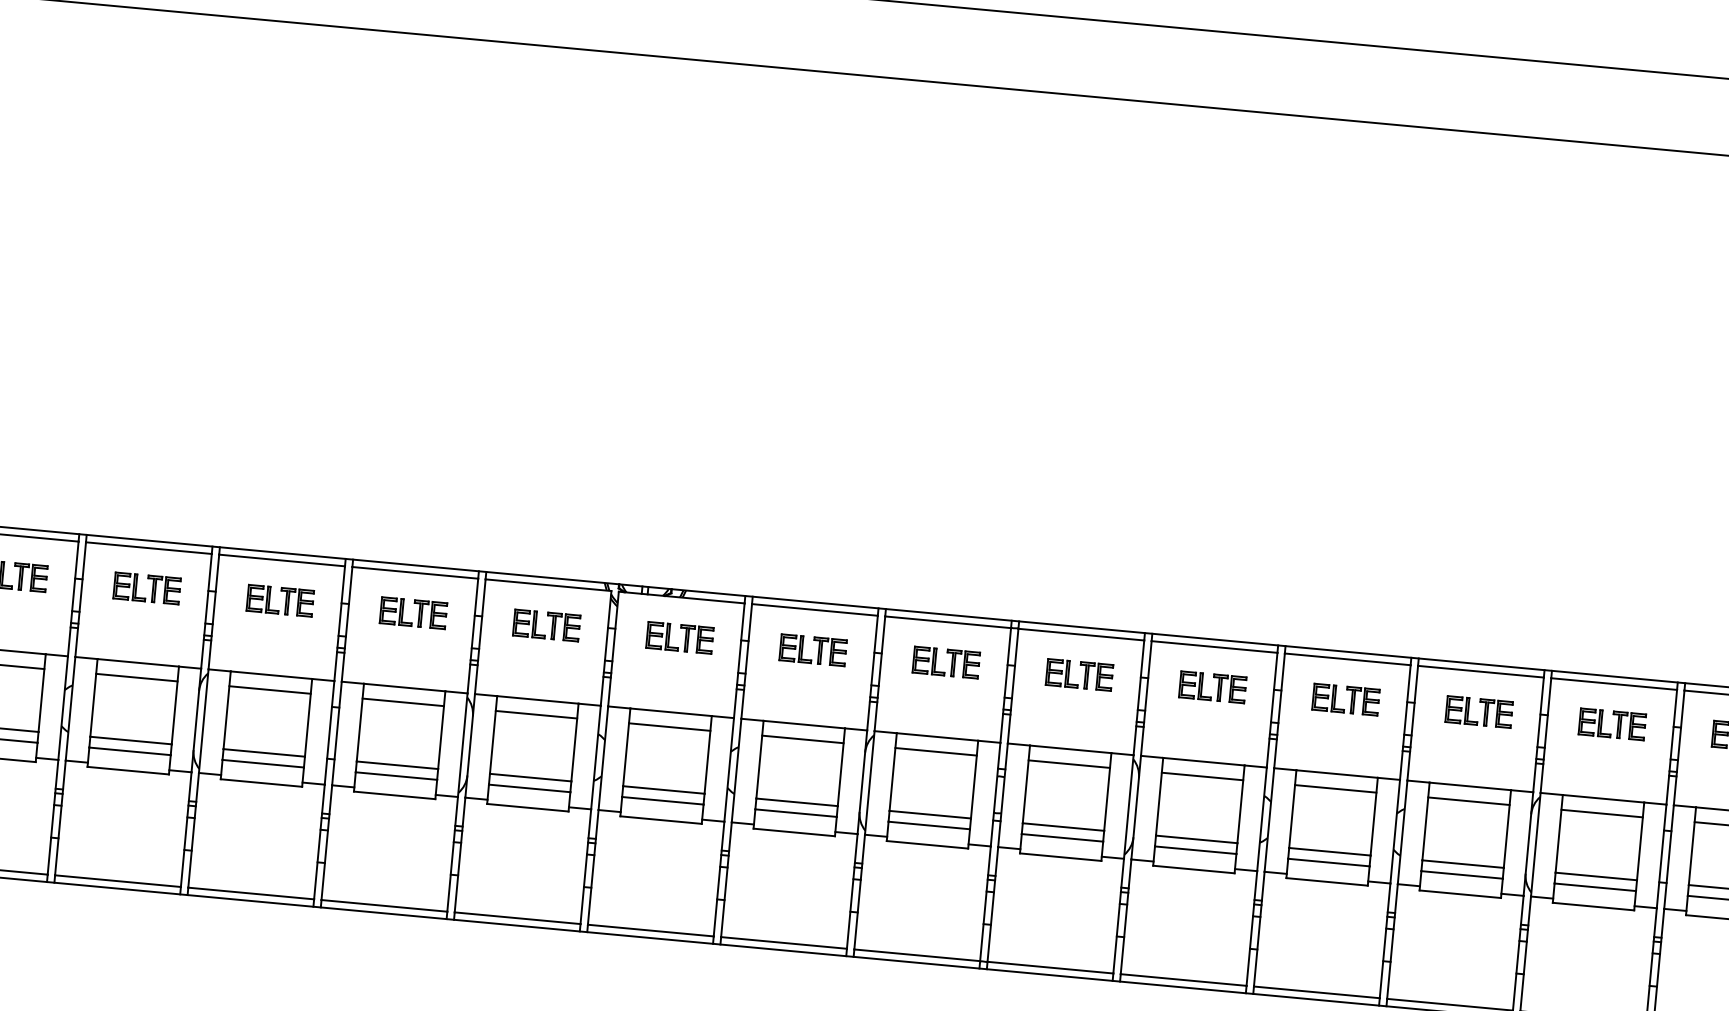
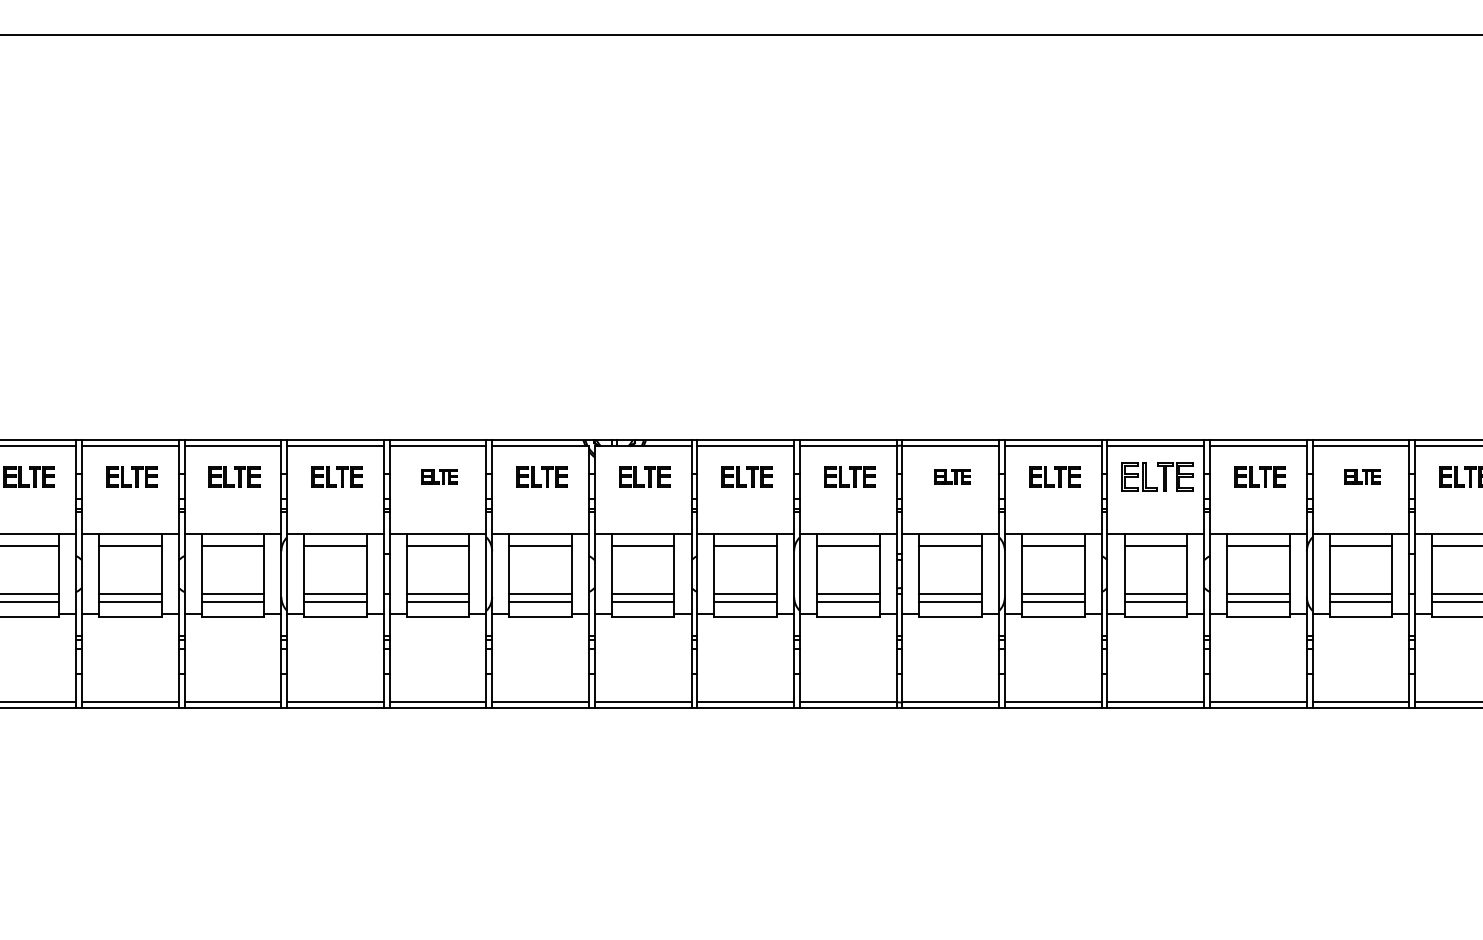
part: (413, 612) -> (439, 476), size x0.7
part: (1078, 674) -> (951, 476), size x0.7
part: (1344, 699) -> (1156, 476), size x1.4
part: (1612, 723) -> (1362, 476), size x0.7

